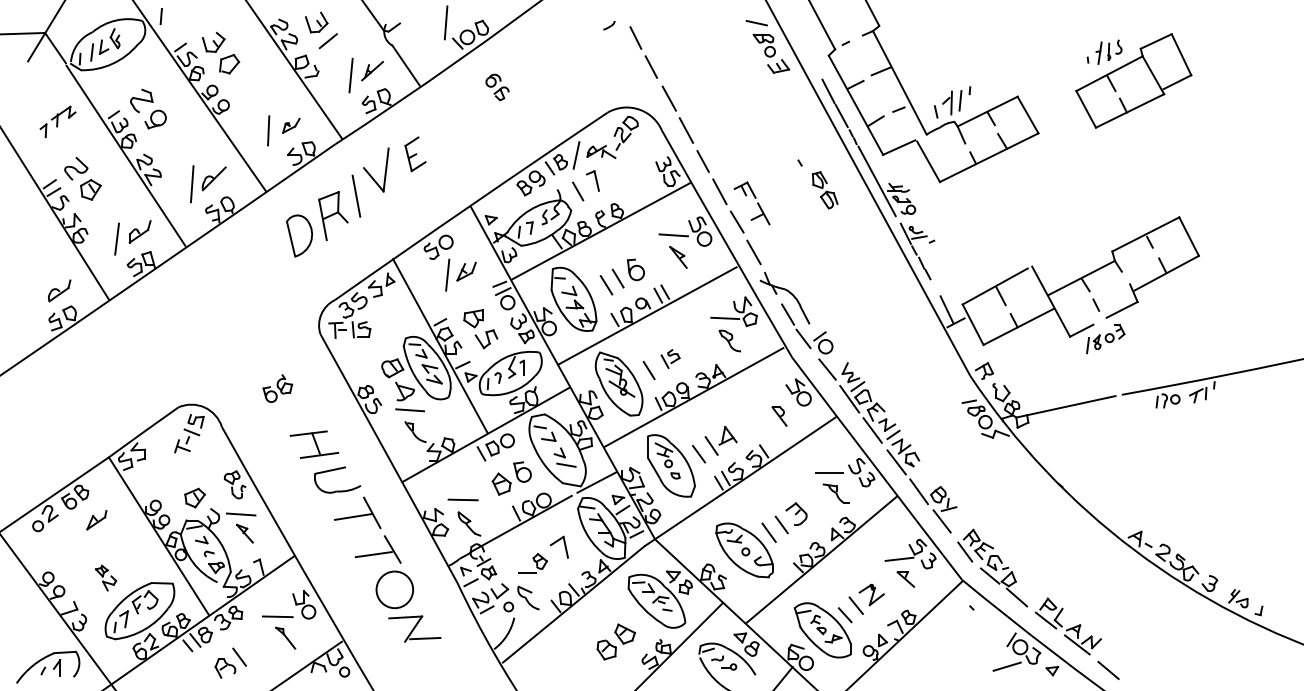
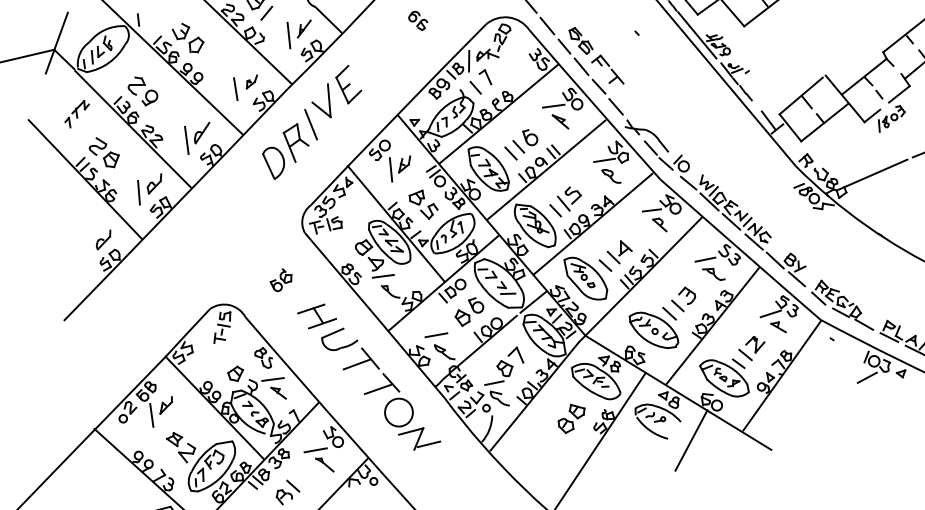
part: (497, 87) -> (418, 21), moved
part: (415, 154) -> (348, 84), size x1.43
part: (824, 190) -> (580, 41), moved
part: (670, 358) -> (569, 198), size x1.67
line: (773, 395) -> (652, 210), added
line: (75, 529) -> (151, 415), added
part: (532, 563) -> (497, 372), size x1.43
part: (105, 577) -> (181, 446), size x1.67

